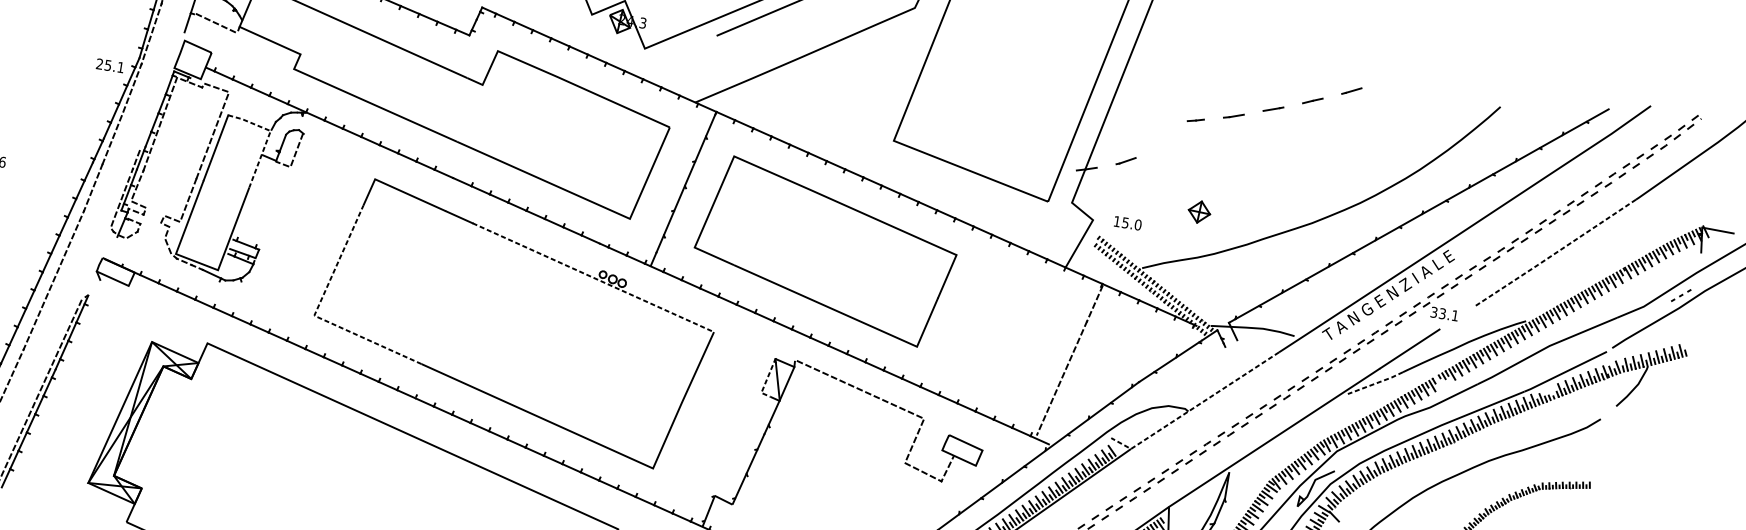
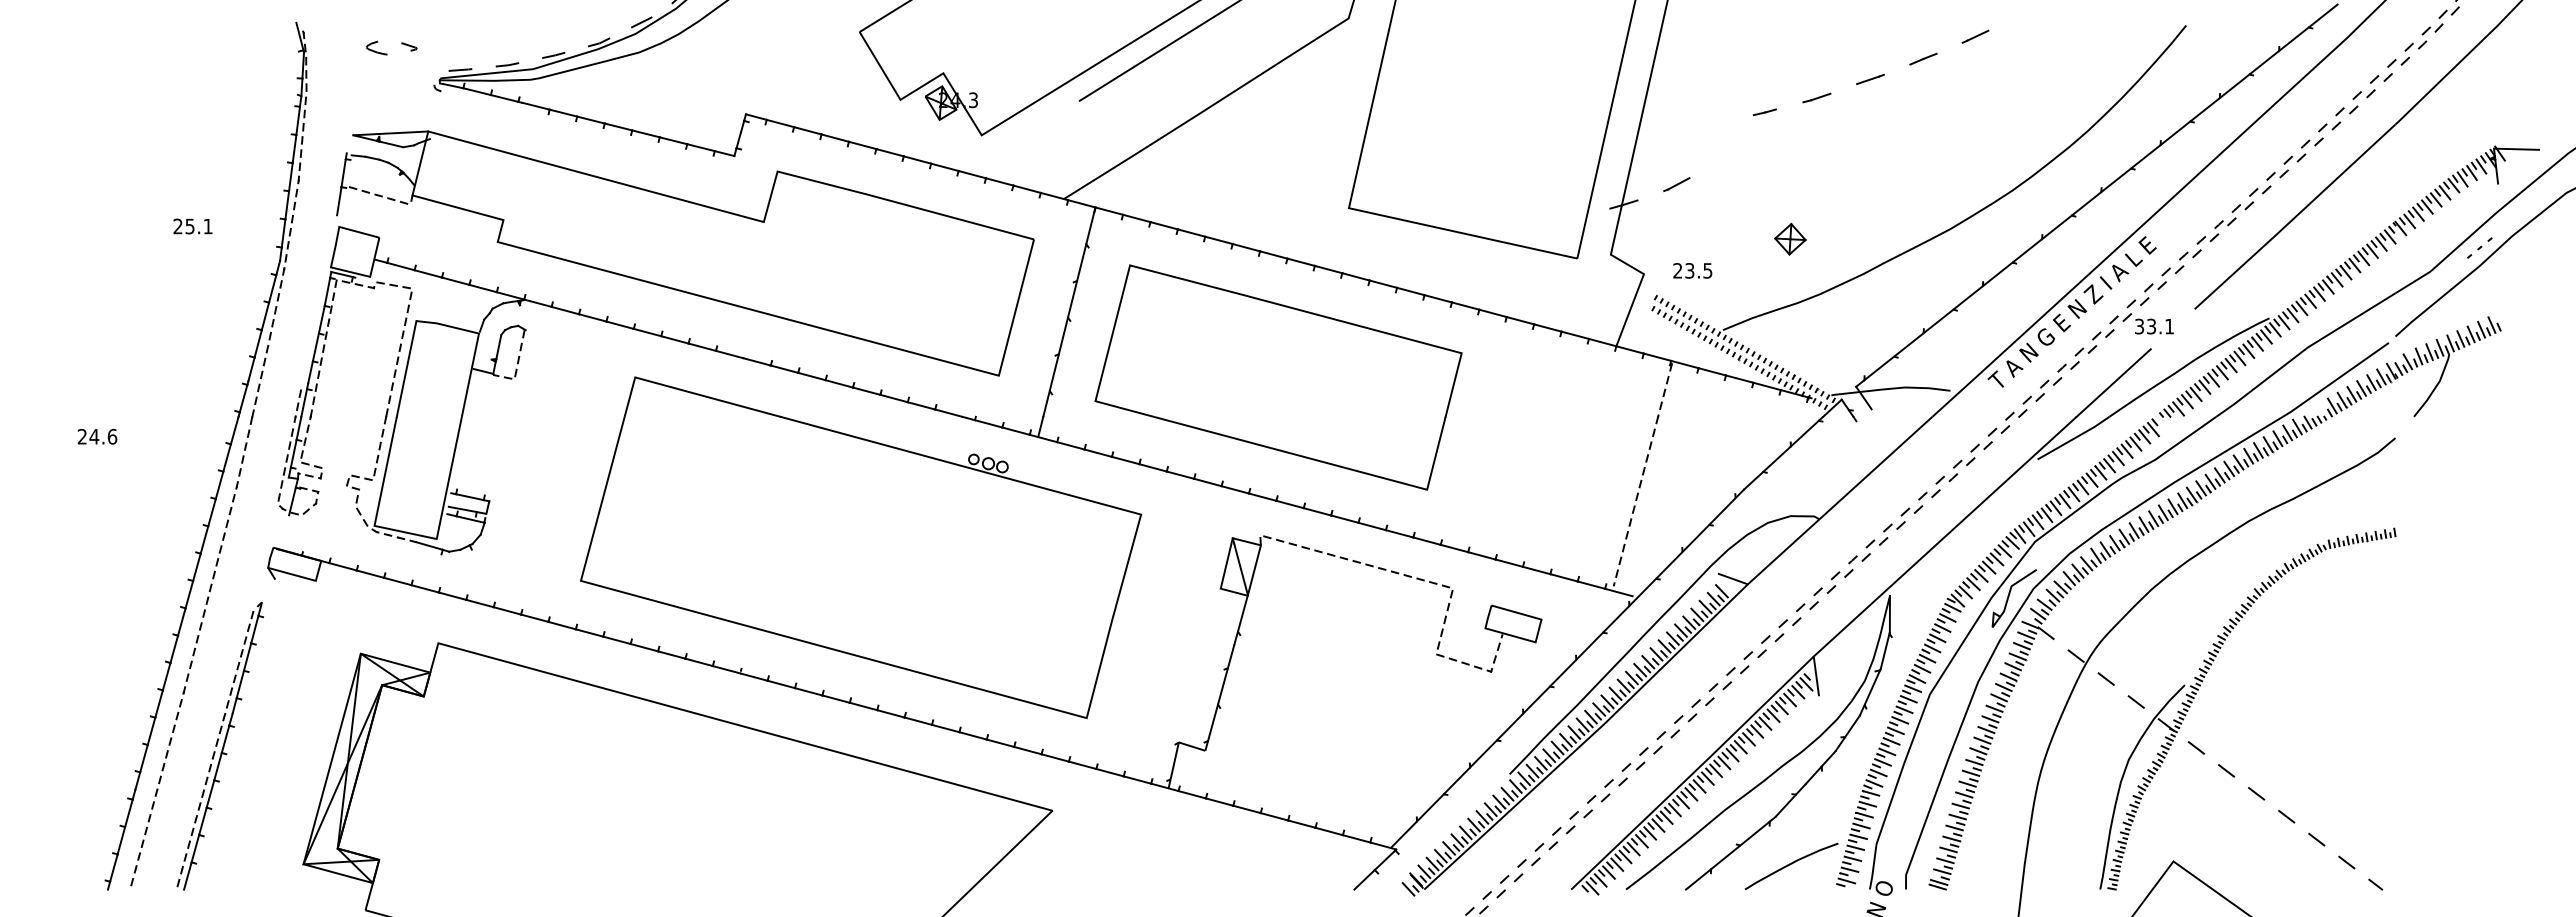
text: (109, 65) -> (192, 226), moved
line: (268, 137) -> (477, 343), dashed -> solid
text: (1127, 223) -> (1692, 270), 15.0 -> 23.5
line: (1554, 253) -> (2294, 217), dashed -> solid
line: (593, 277) -> (960, 465), dashed -> solid
line: (315, 314) -> (581, 578), dashed -> solid
line: (766, 380) -> (1225, 569), dashed -> solid
line: (1376, 383) -> (2074, 438), dashed -> solid
line: (1194, 406) -> (1827, 511), dashed -> solid

